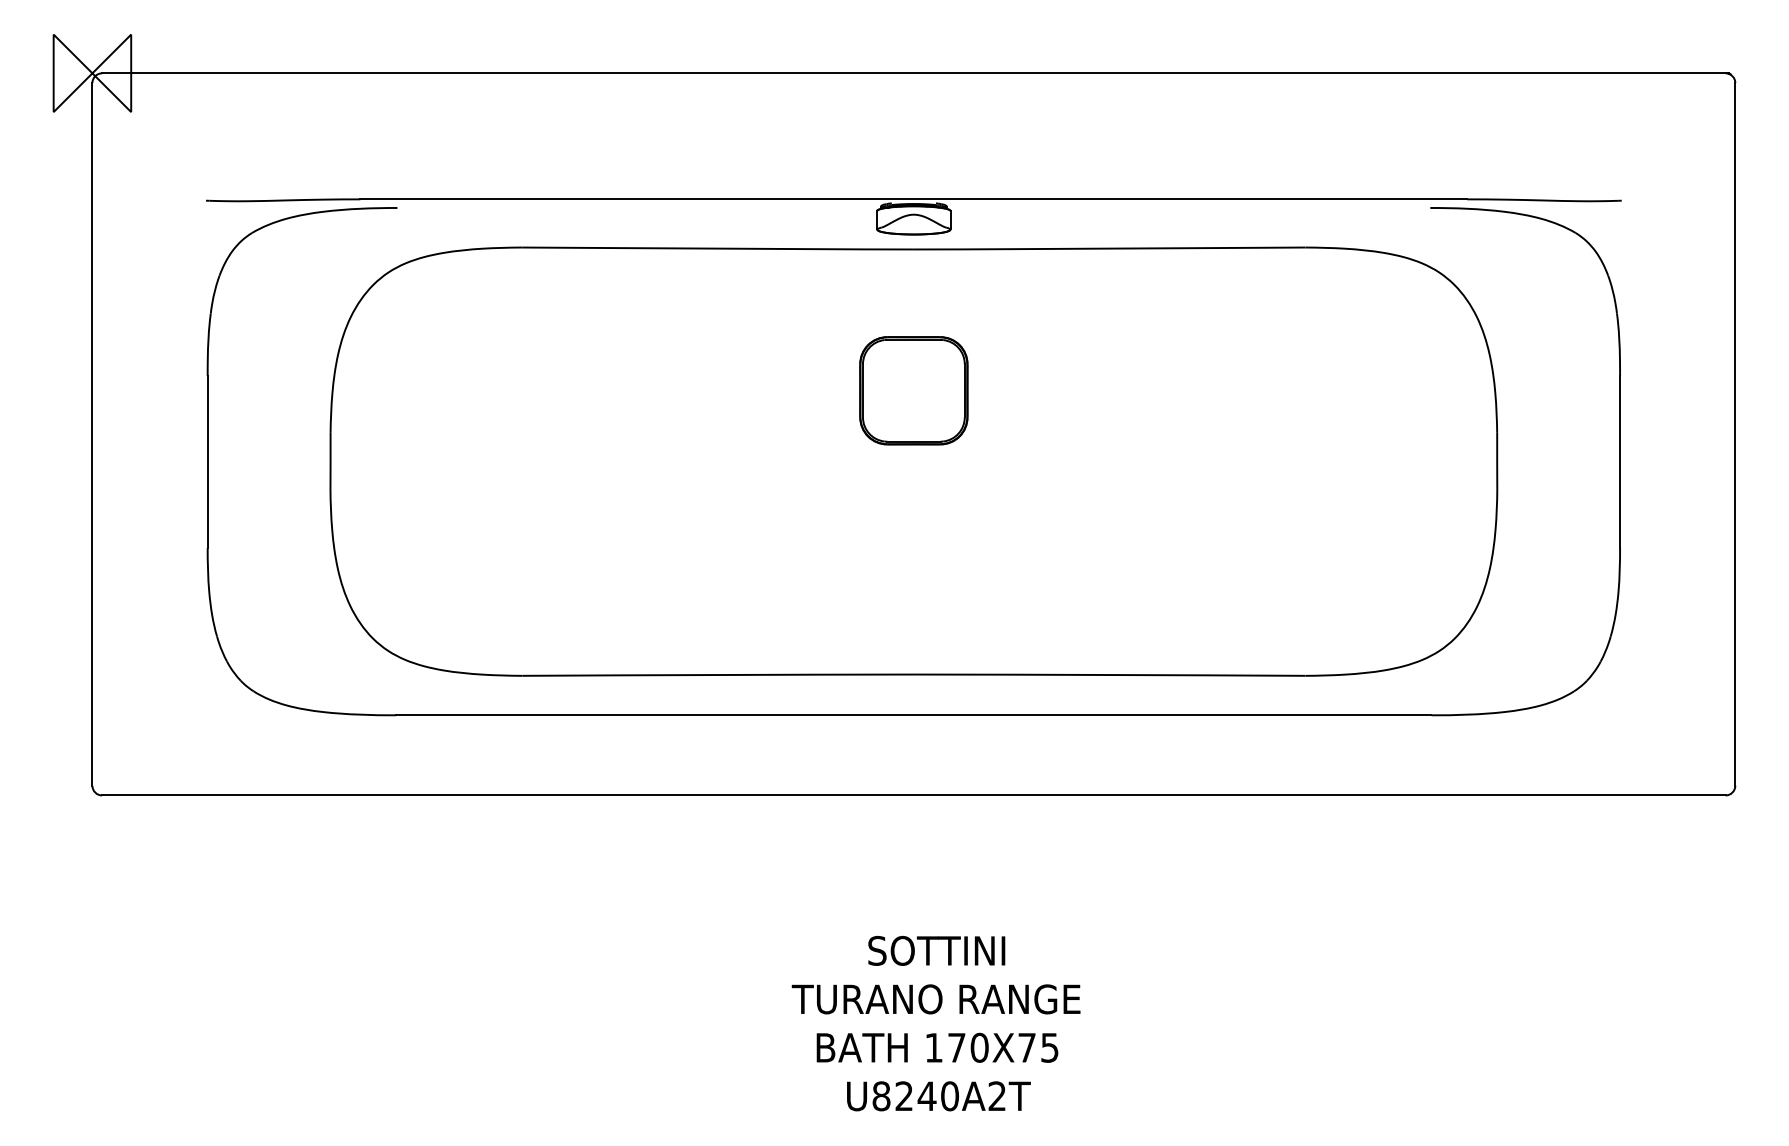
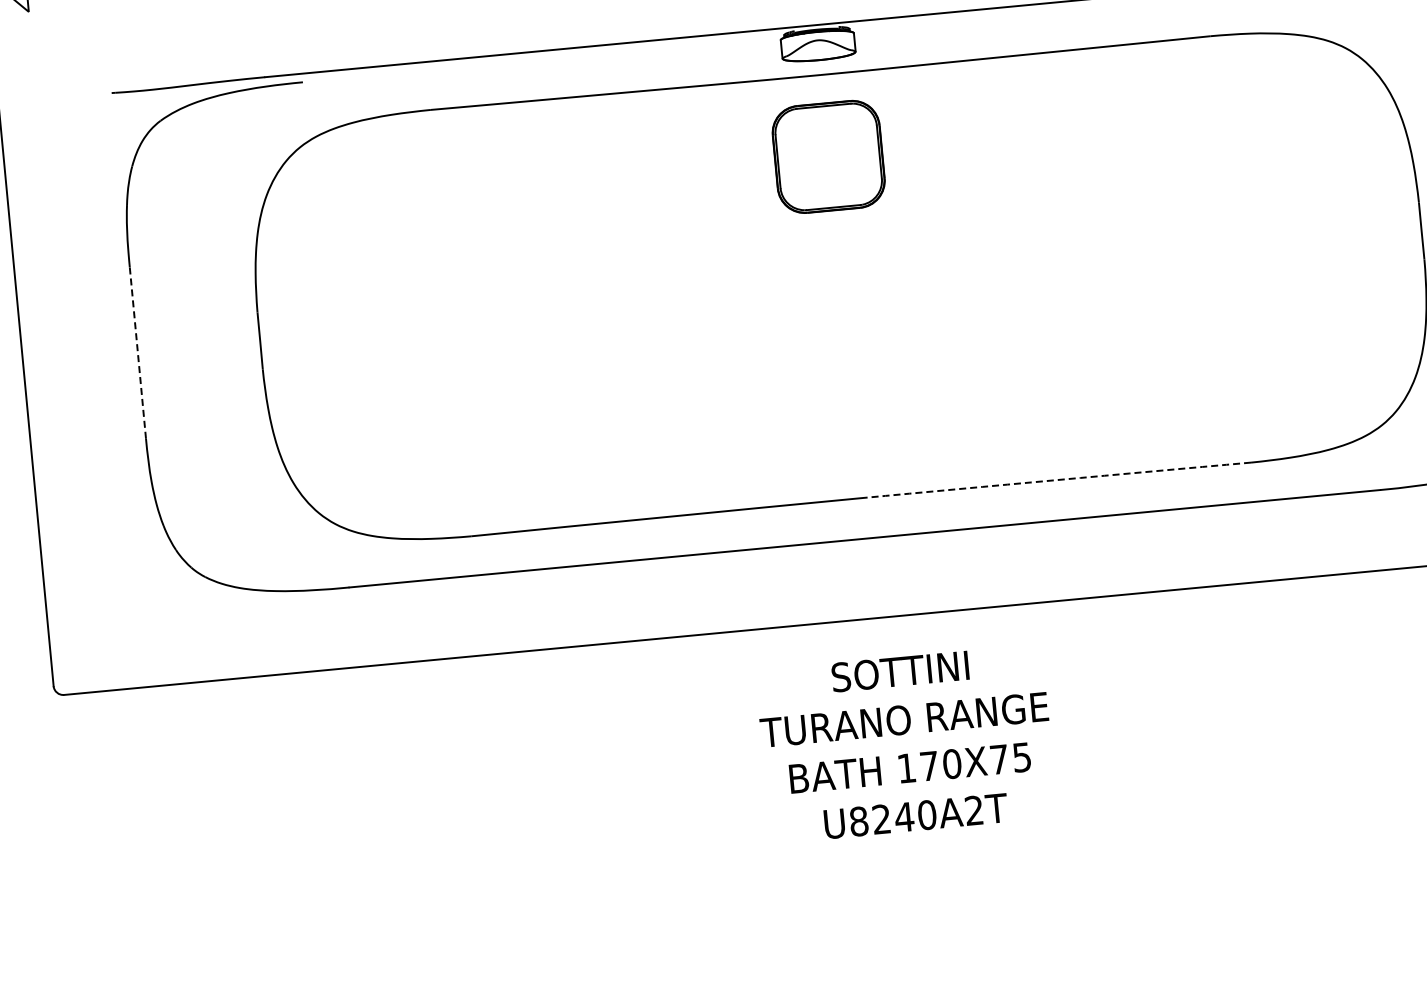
part: (913, 390) -> (828, 156), moved
line: (207, 461) -> (137, 352), solid -> dashed
arc: (1109, 674) -> (1055, 479), solid -> dashed
text: (935, 1023) -> (905, 743), moved

